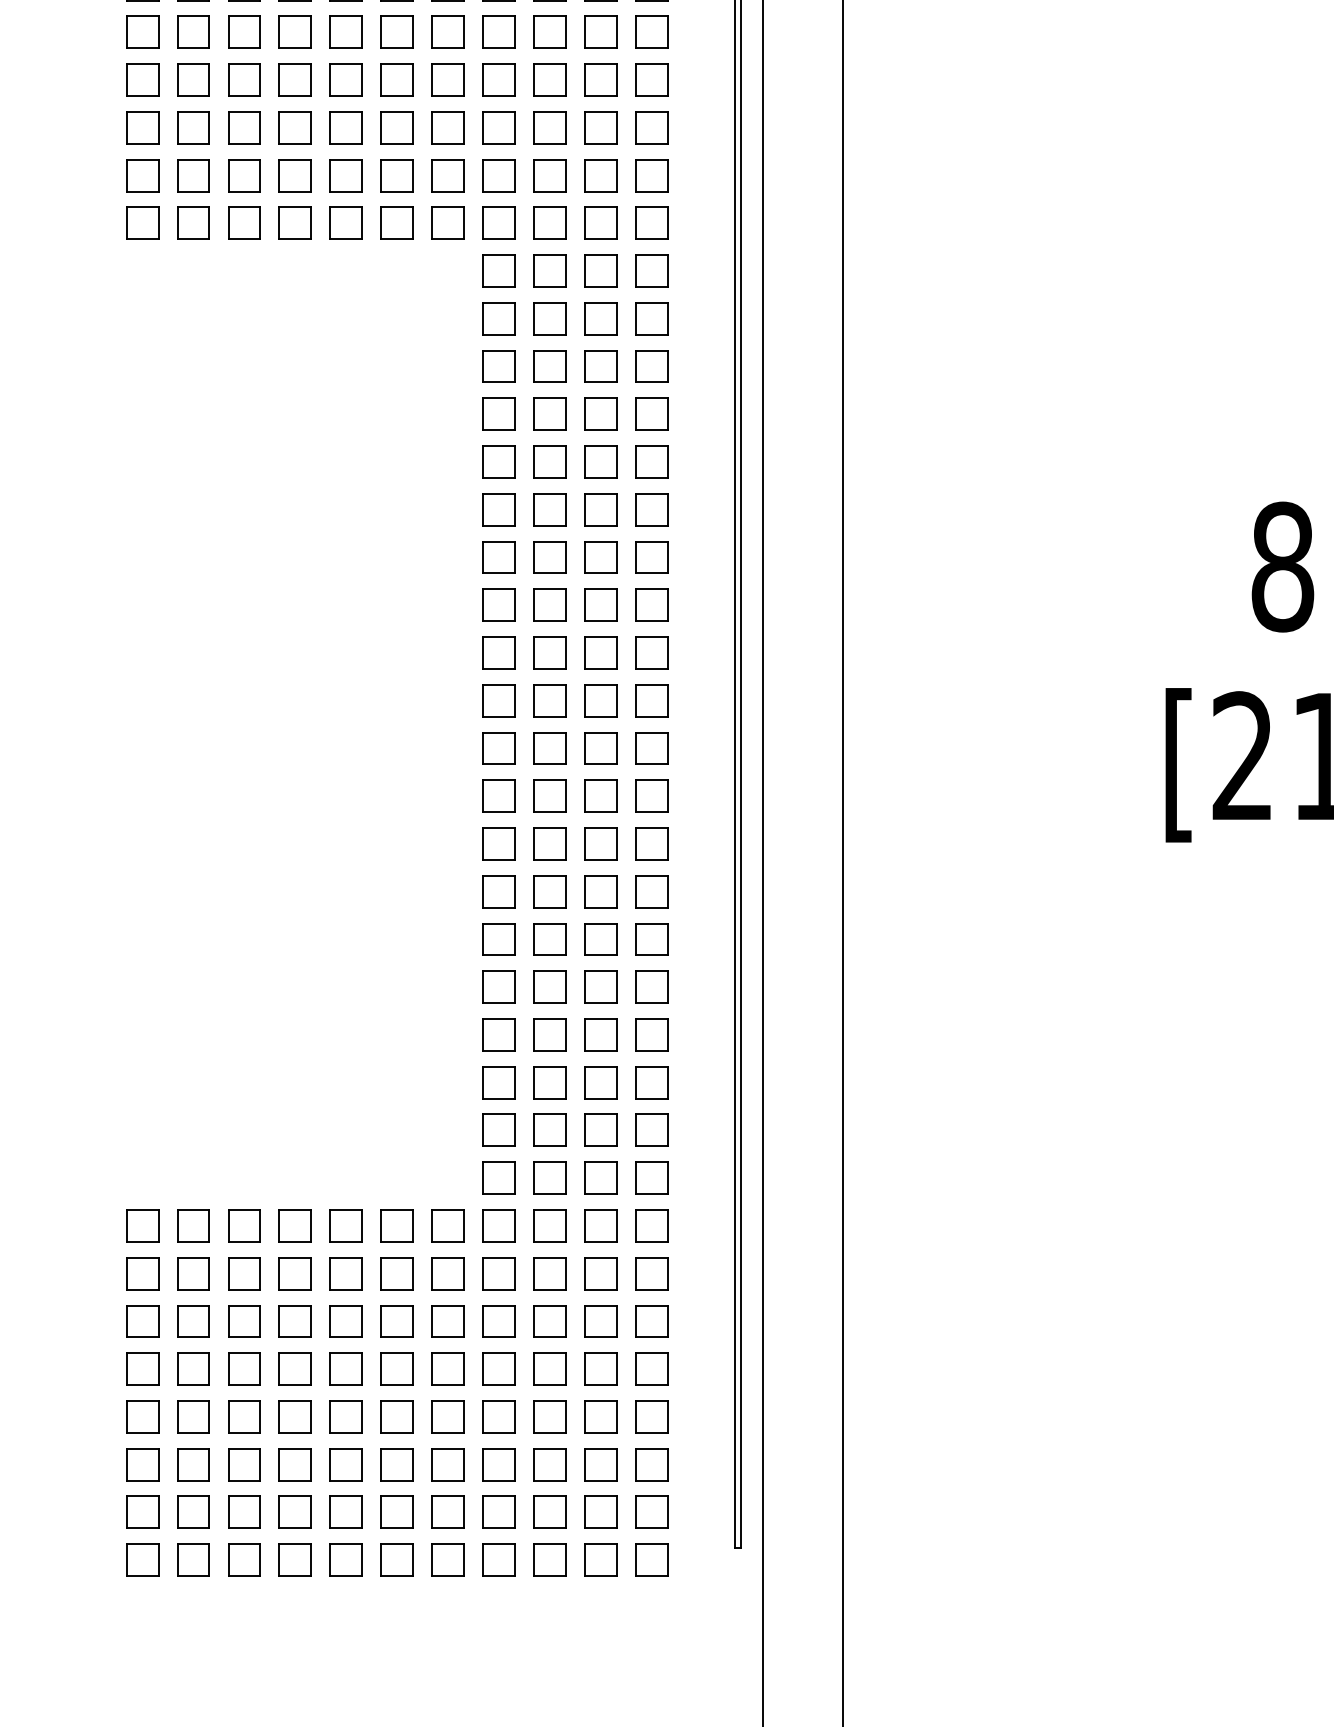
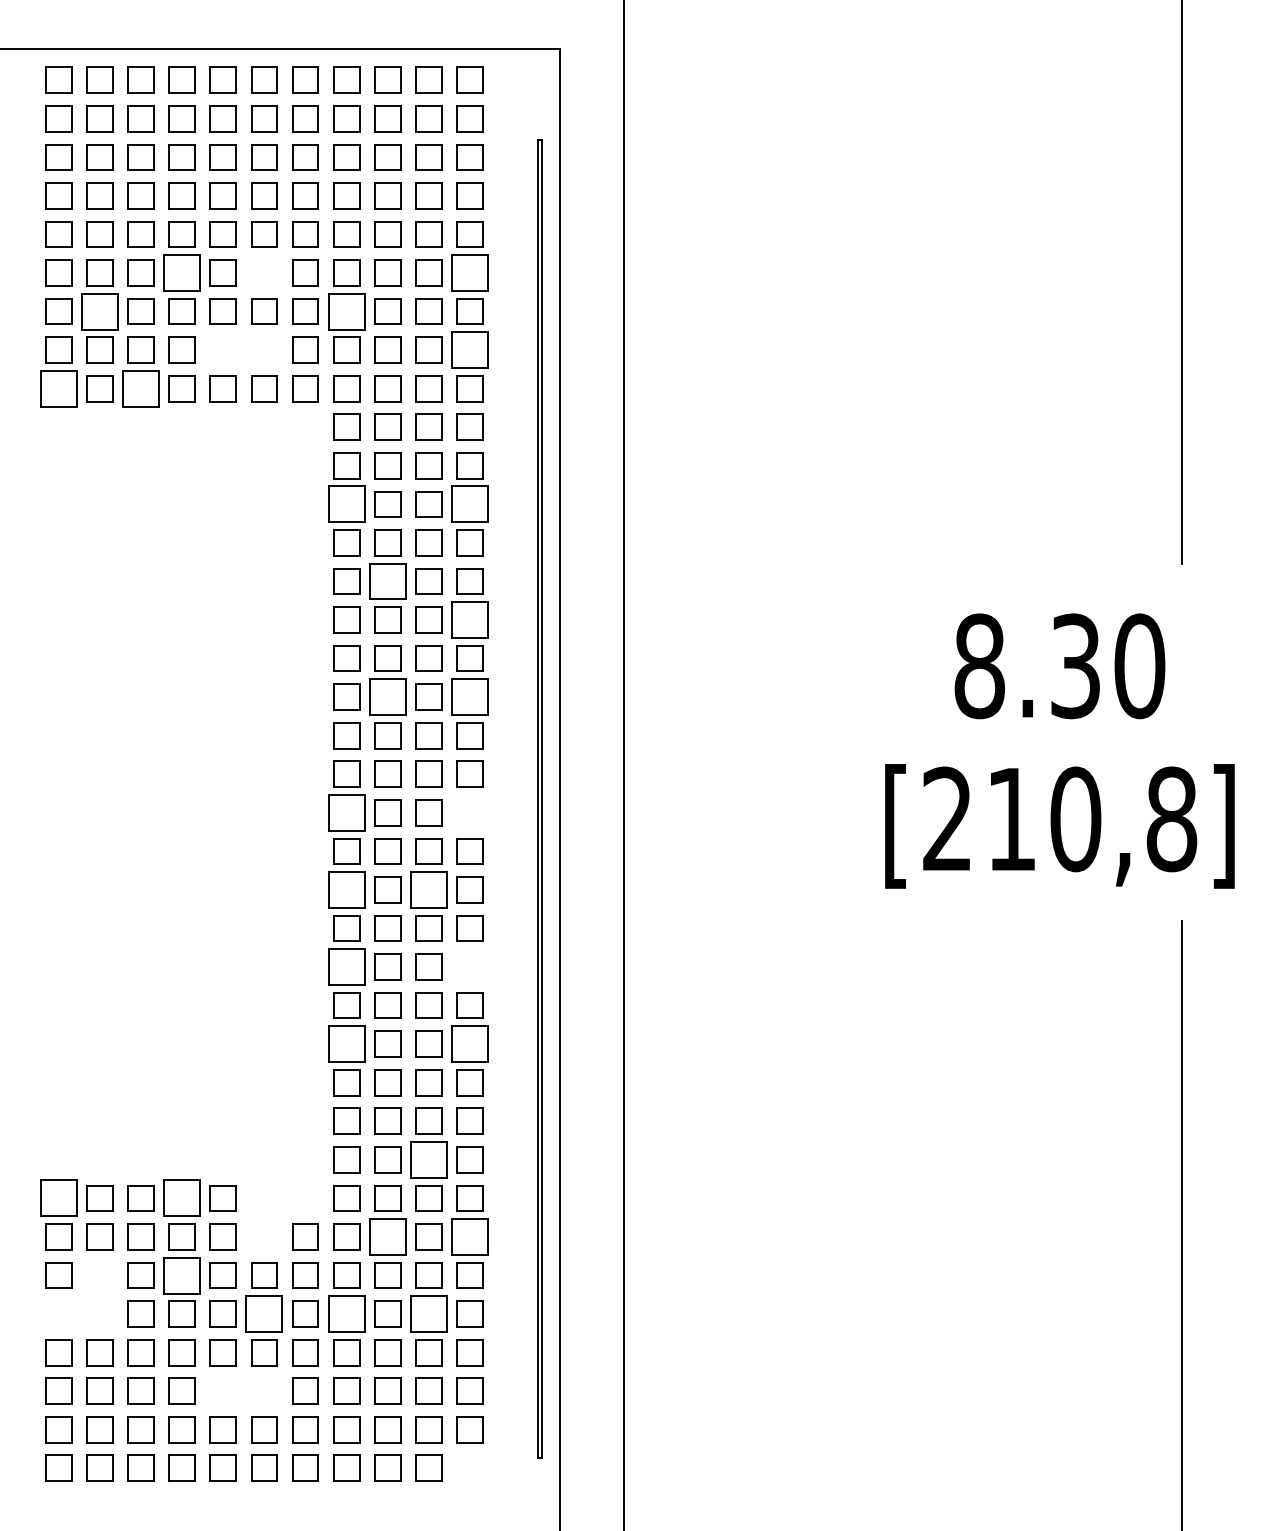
part: (294, 79) -> (181, 272), size x1.4
part: (397, 79) -> (264, 272), removed
part: (651, 79) -> (469, 272), size x1.4
part: (192, 127) -> (99, 311), size x1.4
part: (498, 127) -> (346, 311), size x1.4
part: (345, 174) -> (222, 349), removed
part: (397, 174) -> (264, 349), removed
part: (651, 174) -> (469, 349), size x1.4
part: (142, 223) -> (58, 388), size x1.4
part: (243, 223) -> (140, 388), size x1.4
part: (498, 366) -> (346, 504), size x1.4
part: (651, 366) -> (469, 504), size x1.4
part: (549, 462) -> (387, 581), size x1.4
part: (651, 509) -> (469, 619), size x1.4
part: (549, 604) -> (387, 696), size x1.4
part: (651, 604) -> (469, 696), size x1.4
part: (498, 748) -> (346, 812), size x1.4
part: (651, 748) -> (469, 812), removed
part: (498, 843) -> (346, 889), size x1.4
part: (600, 843) -> (428, 889), size x1.4
part: (498, 938) -> (346, 966), size x1.4
part: (651, 938) -> (469, 966), removed
part: (498, 1034) -> (346, 1043), size x1.4
part: (651, 1034) -> (469, 1043), size x1.4
part: (600, 1177) -> (428, 1159), size x1.4
part: (142, 1225) -> (58, 1198), size x1.4
part: (294, 1225) -> (181, 1198), size x1.4
part: (397, 1225) -> (264, 1198), removed
part: (448, 1225) -> (305, 1198), removed
part: (397, 1273) -> (264, 1236), removed
part: (549, 1273) -> (387, 1236), size x1.4
part: (651, 1273) -> (469, 1236), size x1.4
part: (192, 1321) -> (99, 1275), removed
part: (294, 1321) -> (181, 1275), size x1.4
part: (142, 1368) -> (58, 1313), removed
part: (192, 1368) -> (99, 1313), removed
part: (397, 1368) -> (264, 1313), size x1.4
part: (498, 1368) -> (346, 1313), size x1.4
part: (600, 1368) -> (428, 1313), size x1.4
part: (345, 1463) -> (222, 1390), removed
part: (397, 1463) -> (264, 1390), removed
part: (651, 1559) -> (469, 1467), removed

